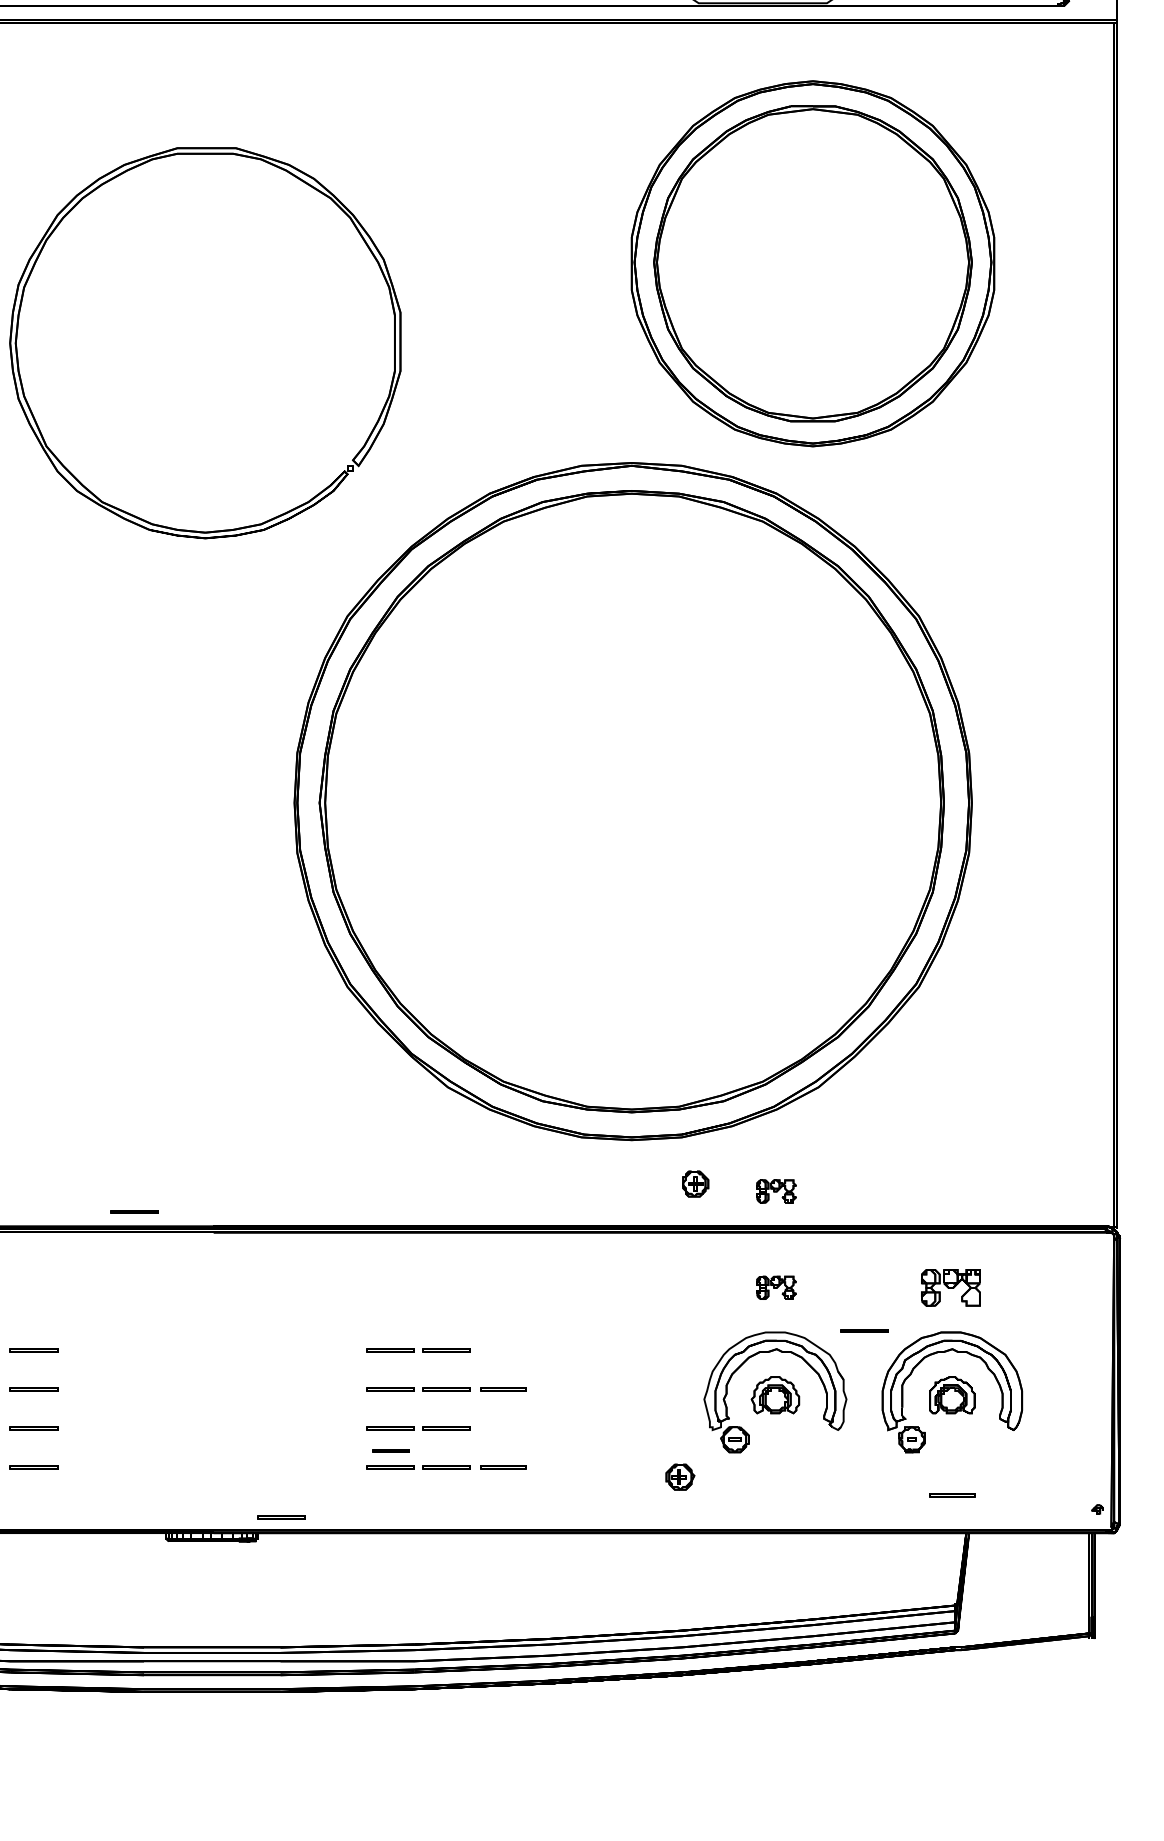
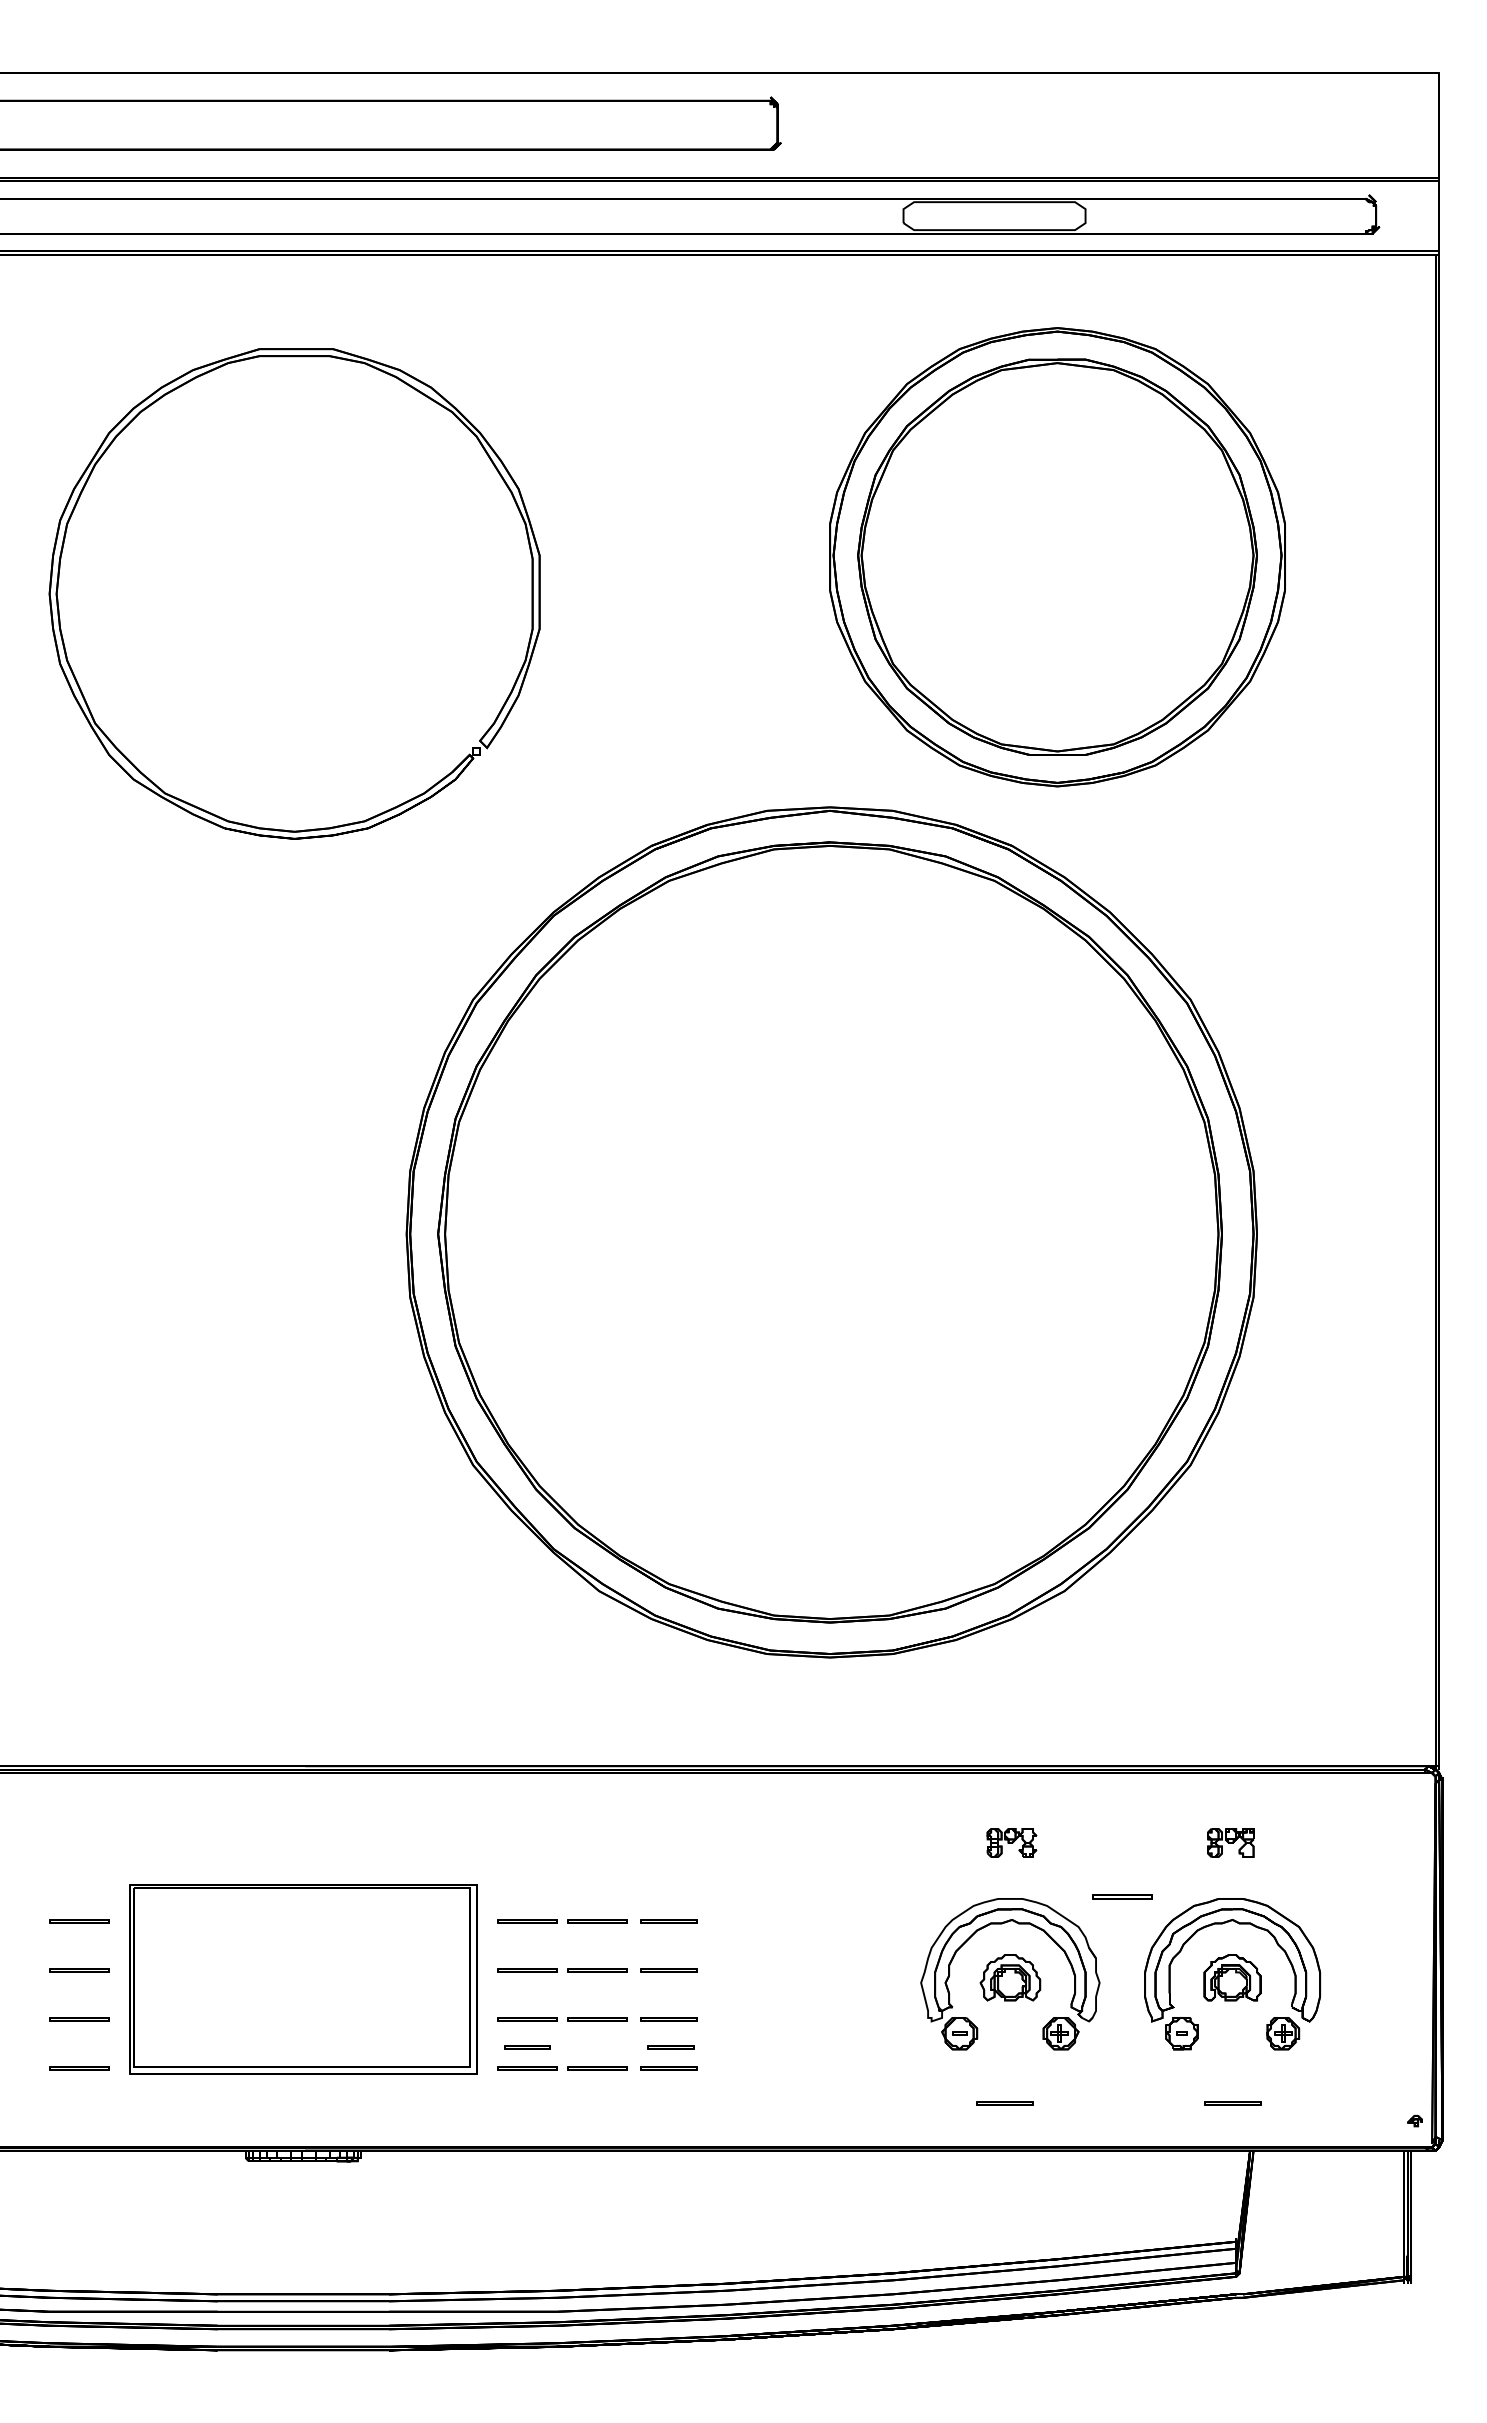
part: (36, 420) -> (82, 691), moved
part: (695, 1183) -> (1283, 2033), moved
part: (776, 1191) -> (1011, 1721), removed
line: (134, 1211) -> (205, 1746), removed
part: (950, 1287) -> (1230, 1842), size x0.62
line: (503, 1349) -> (668, 1920), added
part: (212, 1396) -> (303, 1979), added
line: (503, 1427) -> (668, 2018), added
line: (504, 1449) -> (670, 2046), added
part: (679, 1477) -> (1060, 2033), moved
line: (770, 1494) -> (1004, 2102), added
line: (281, 1516) -> (390, 2130), removed

